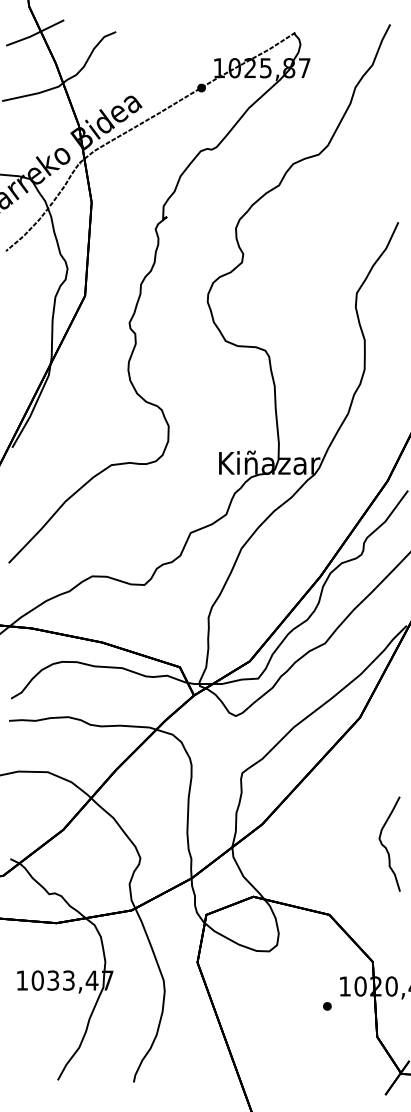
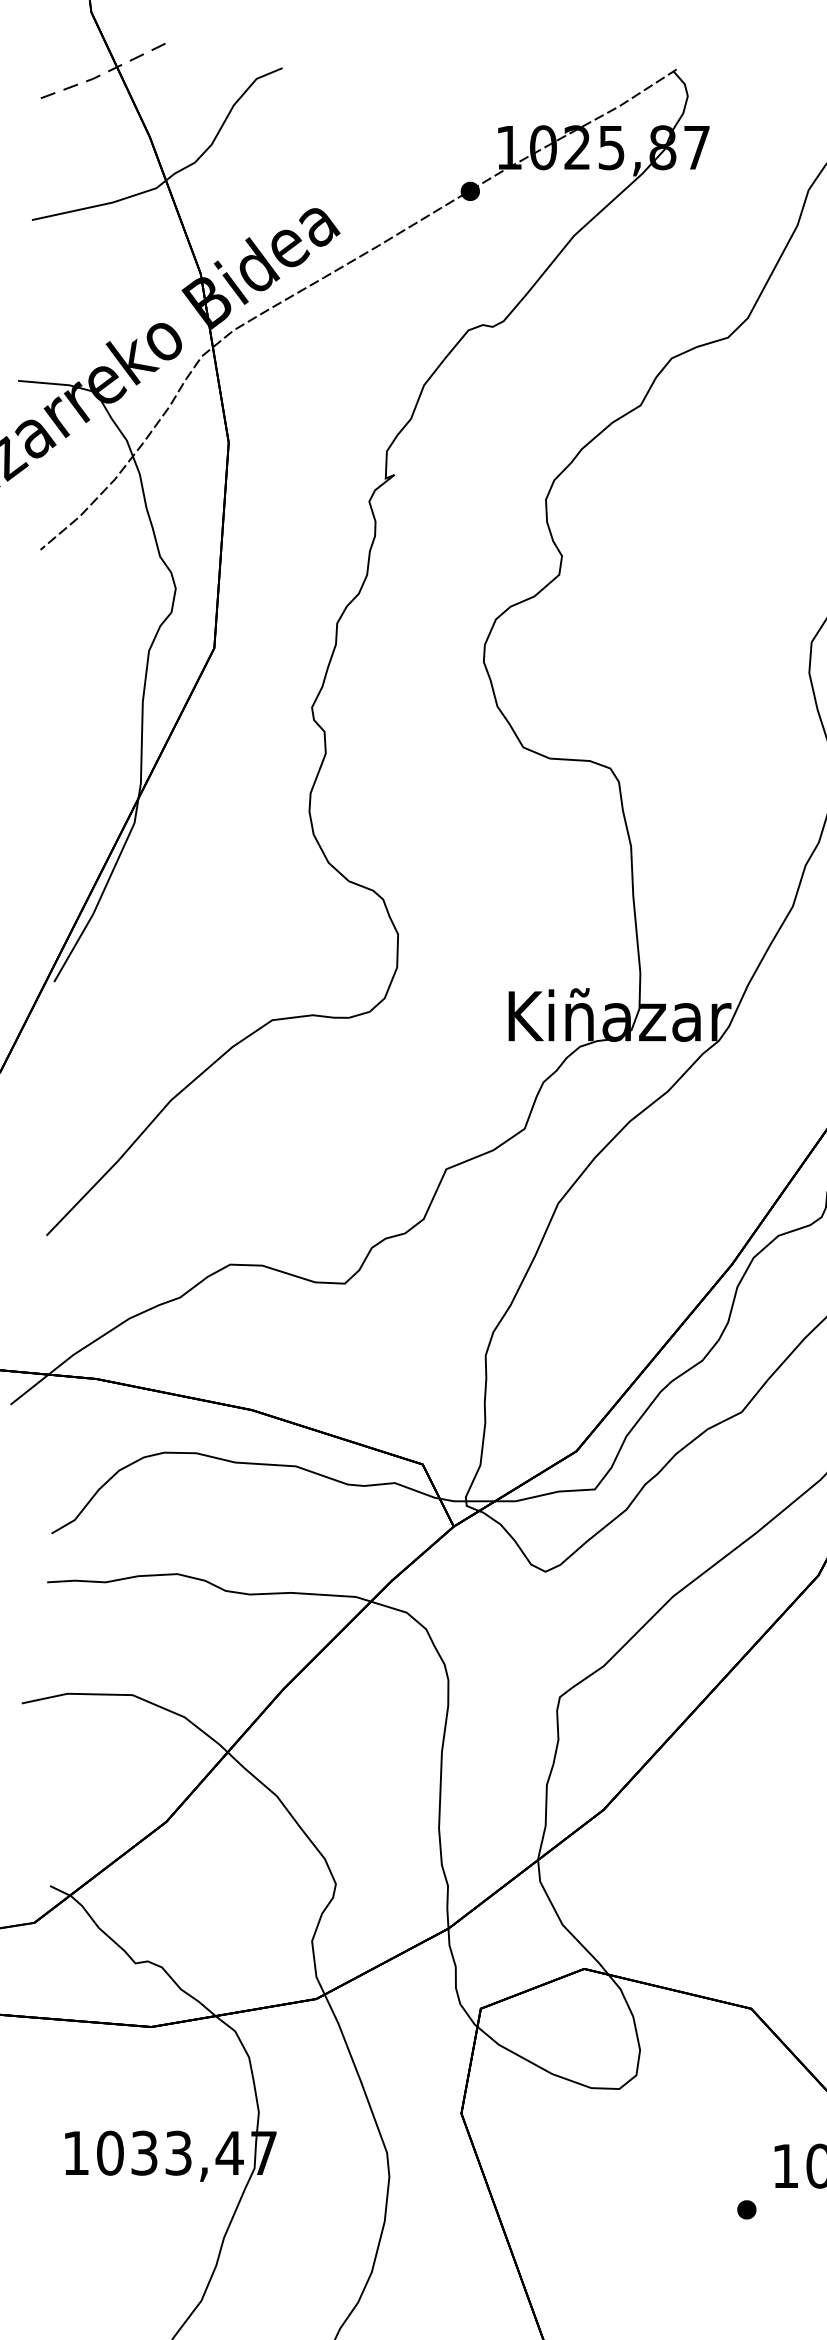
line: (35, 34) -> (105, 73), solid -> dashed

